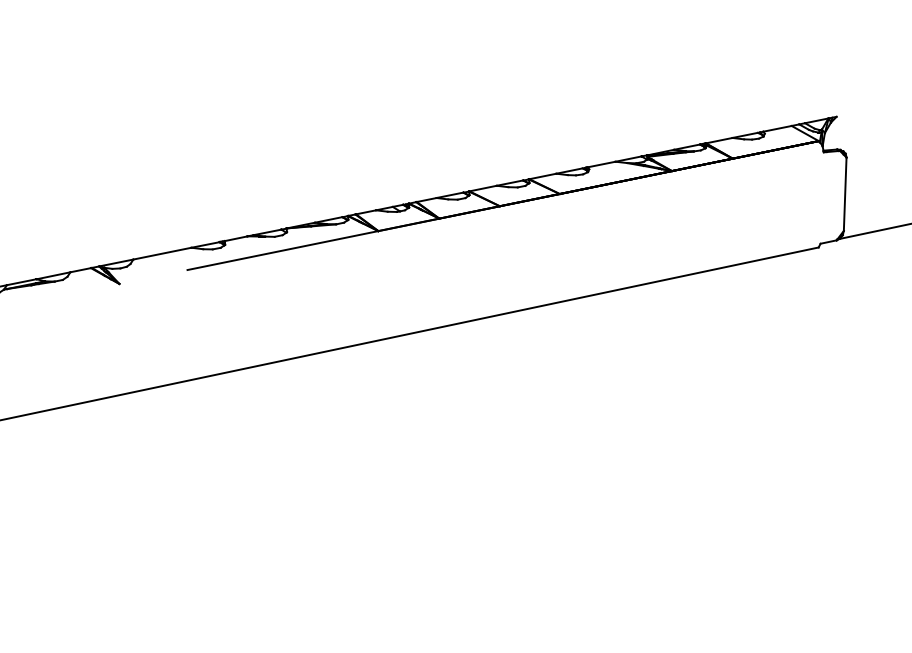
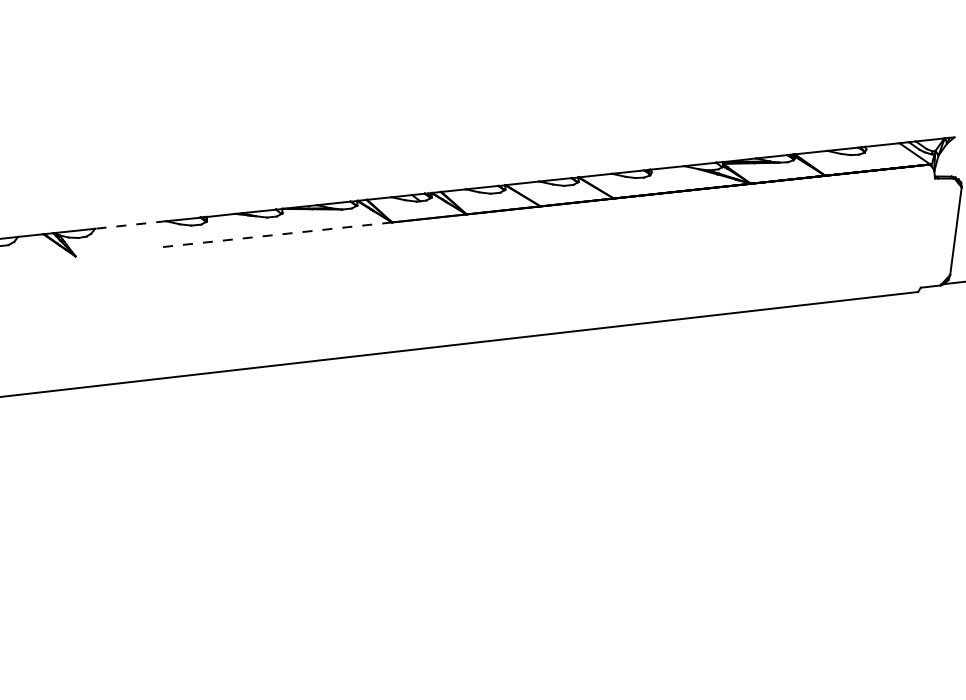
line: (282, 250) -> (274, 234), solid -> dashed
line: (162, 253) -> (130, 224), solid -> dashed

